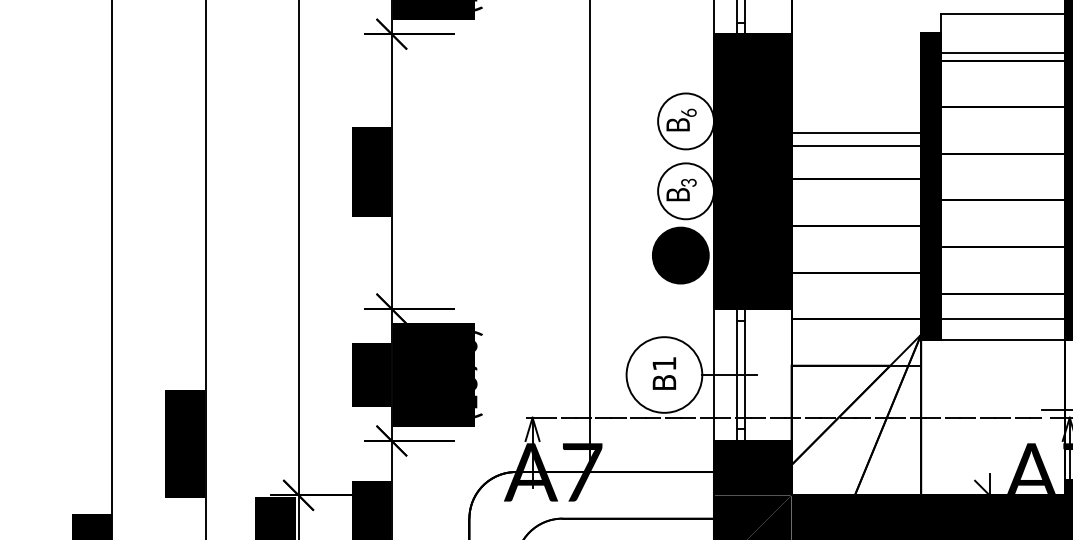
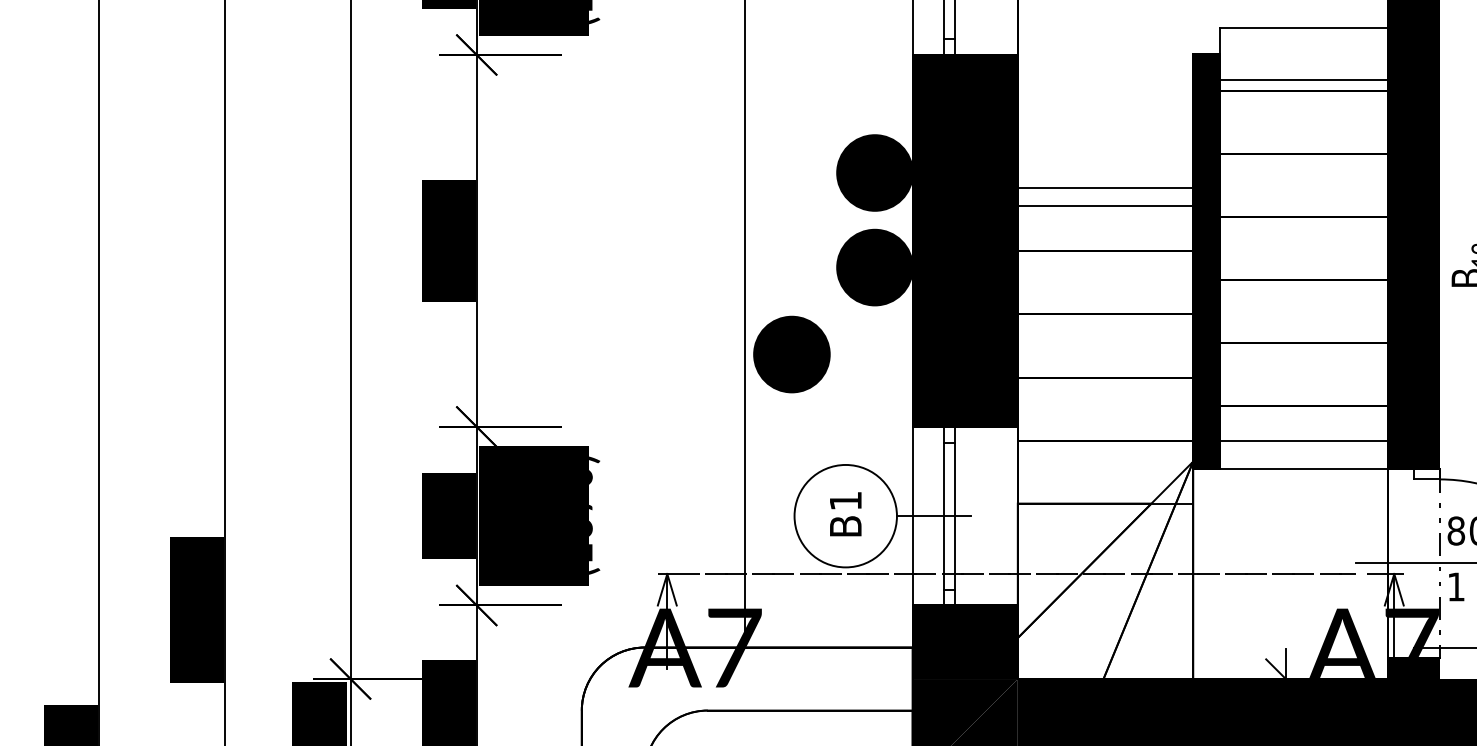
fill: (685, 121) -> (874, 172), added
fill: (685, 191) -> (874, 267), added
part: (680, 255) -> (791, 354), moved

